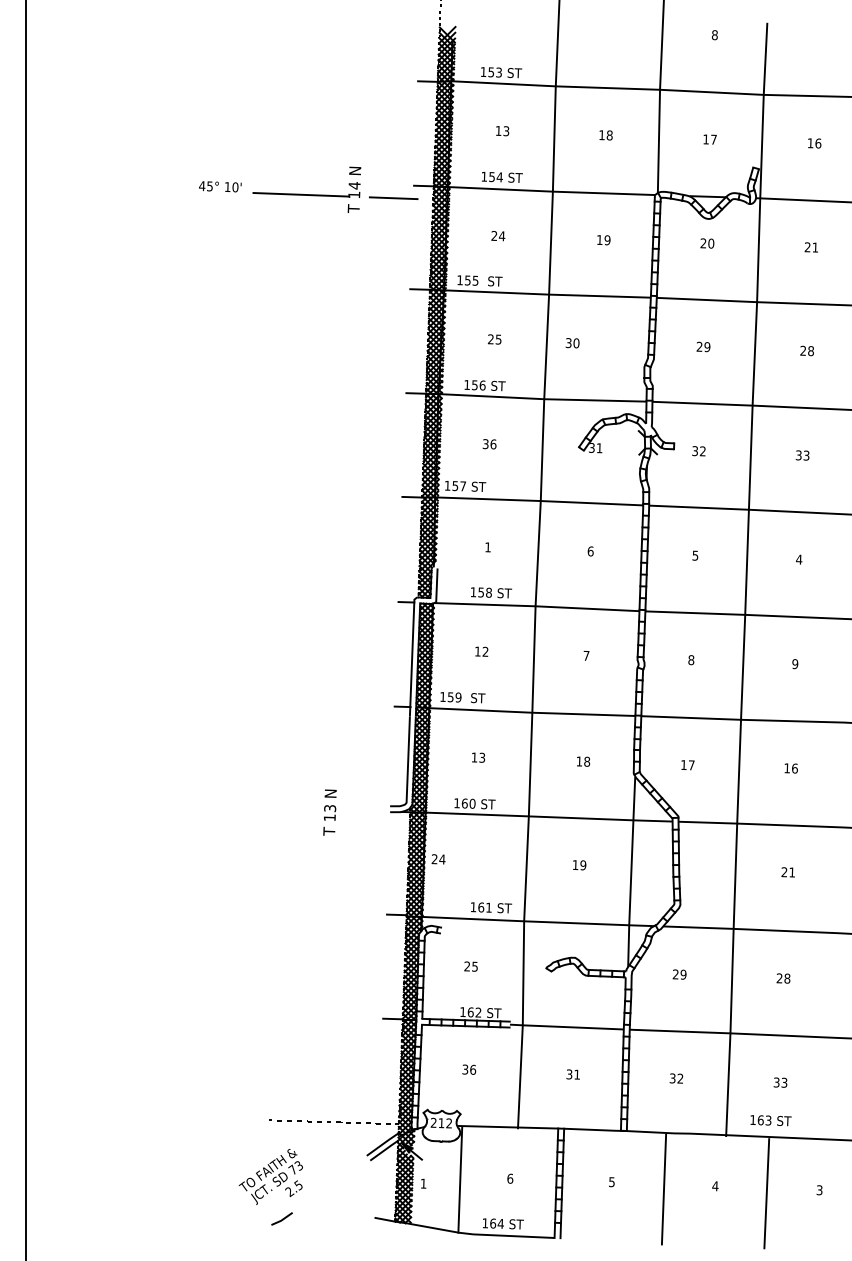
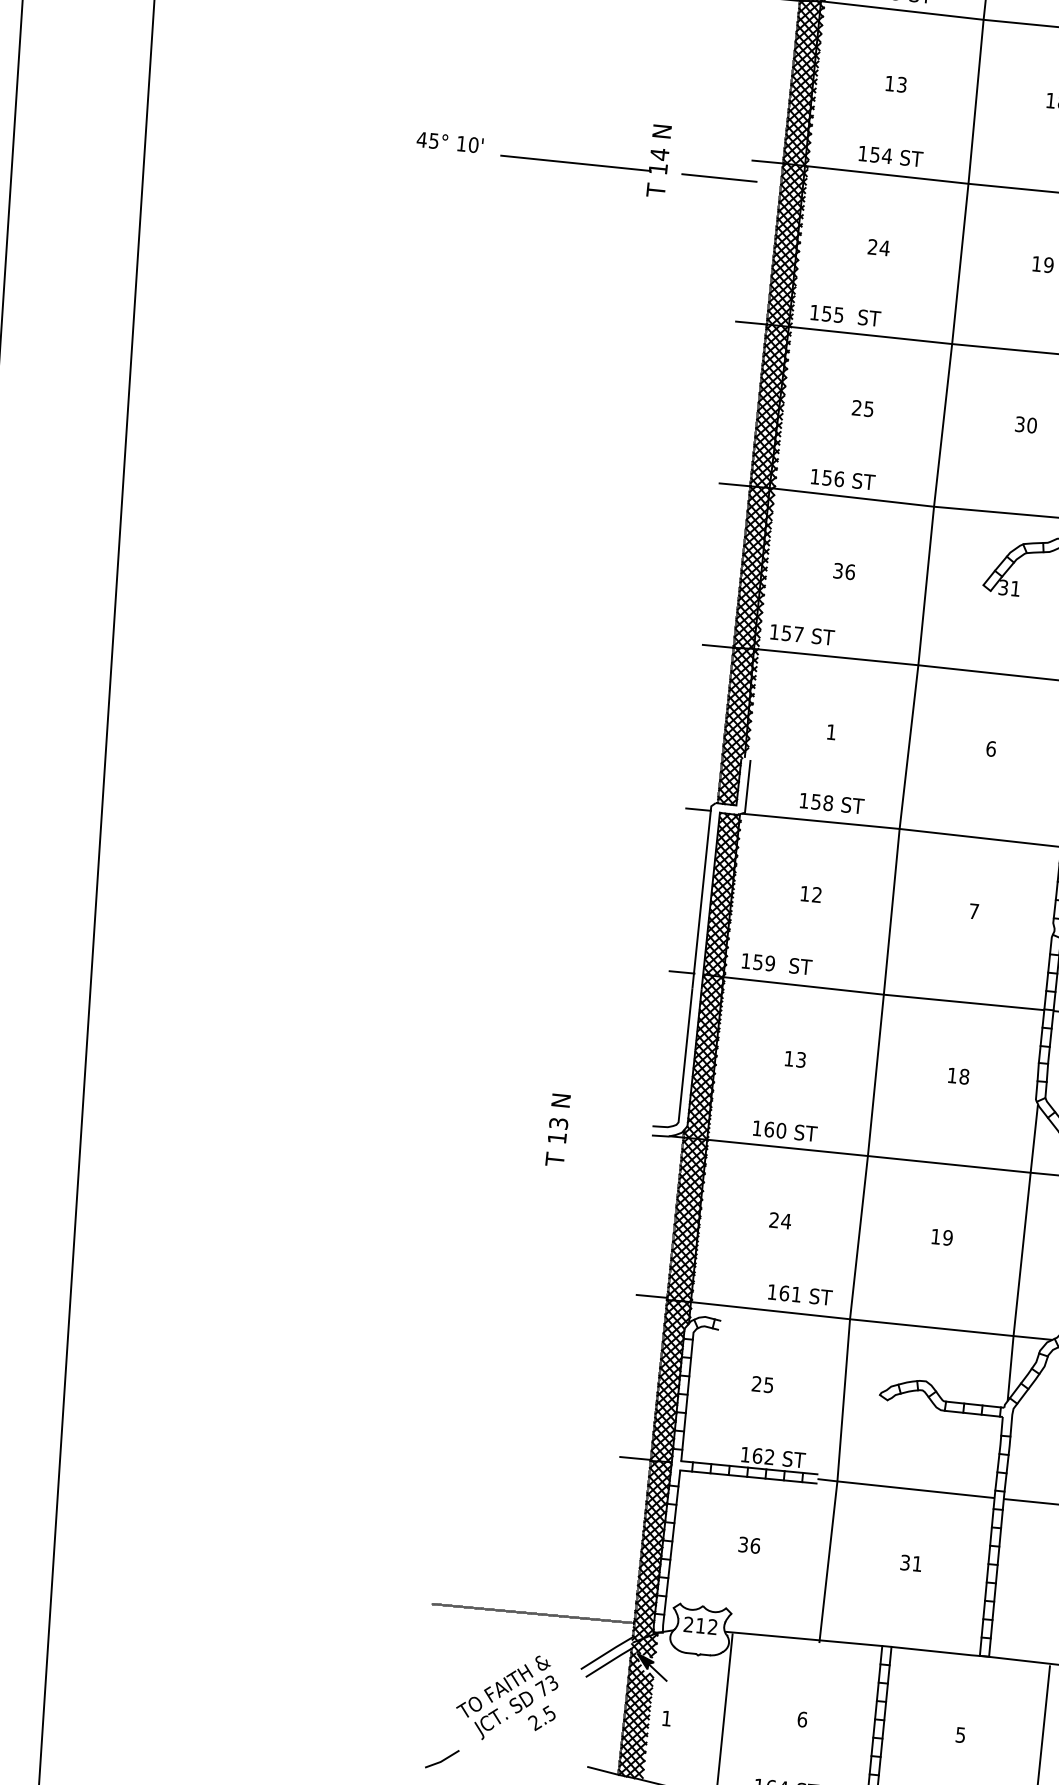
text: (572, 343) -> (1025, 425), moved
text: (438, 859) -> (780, 1221), moved
text: (270, 1176) -> (506, 1696), moved

